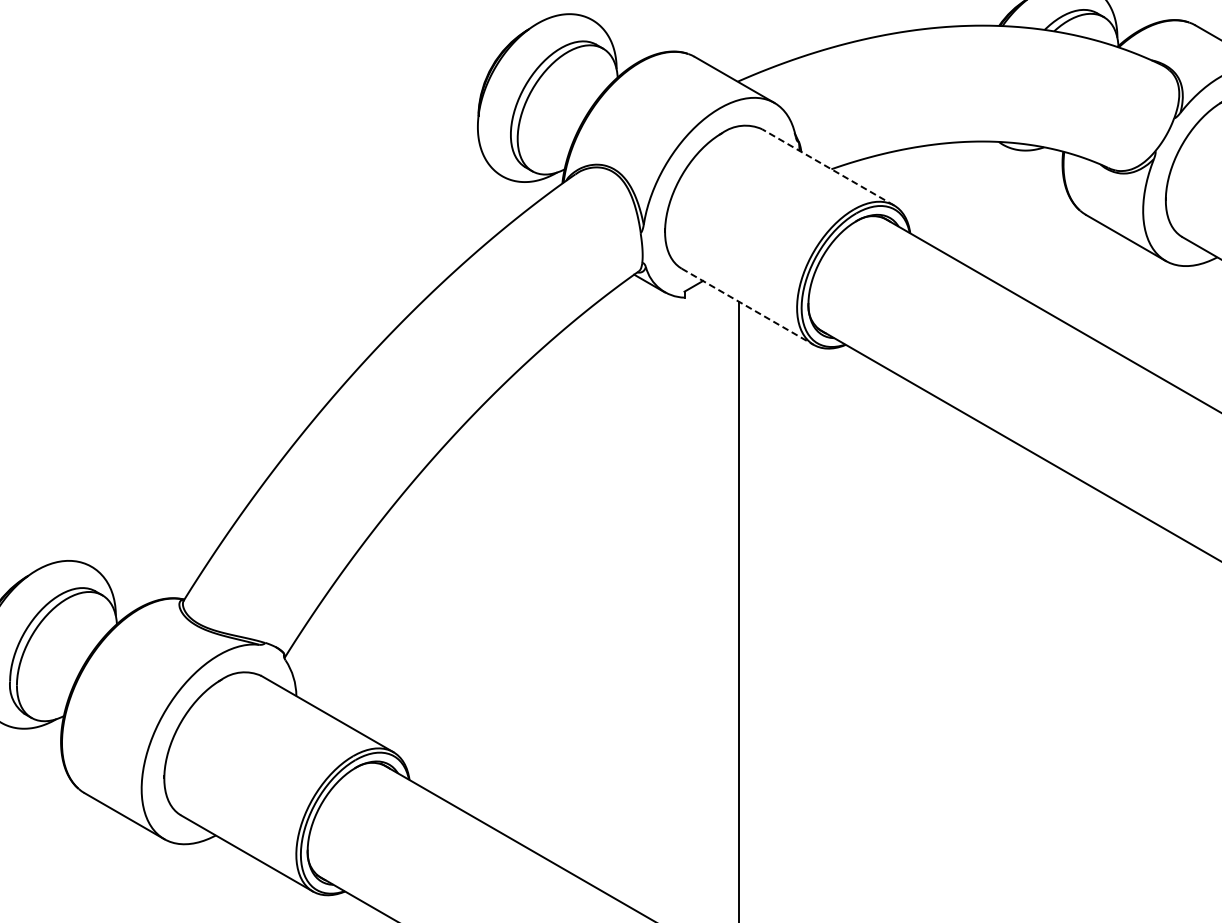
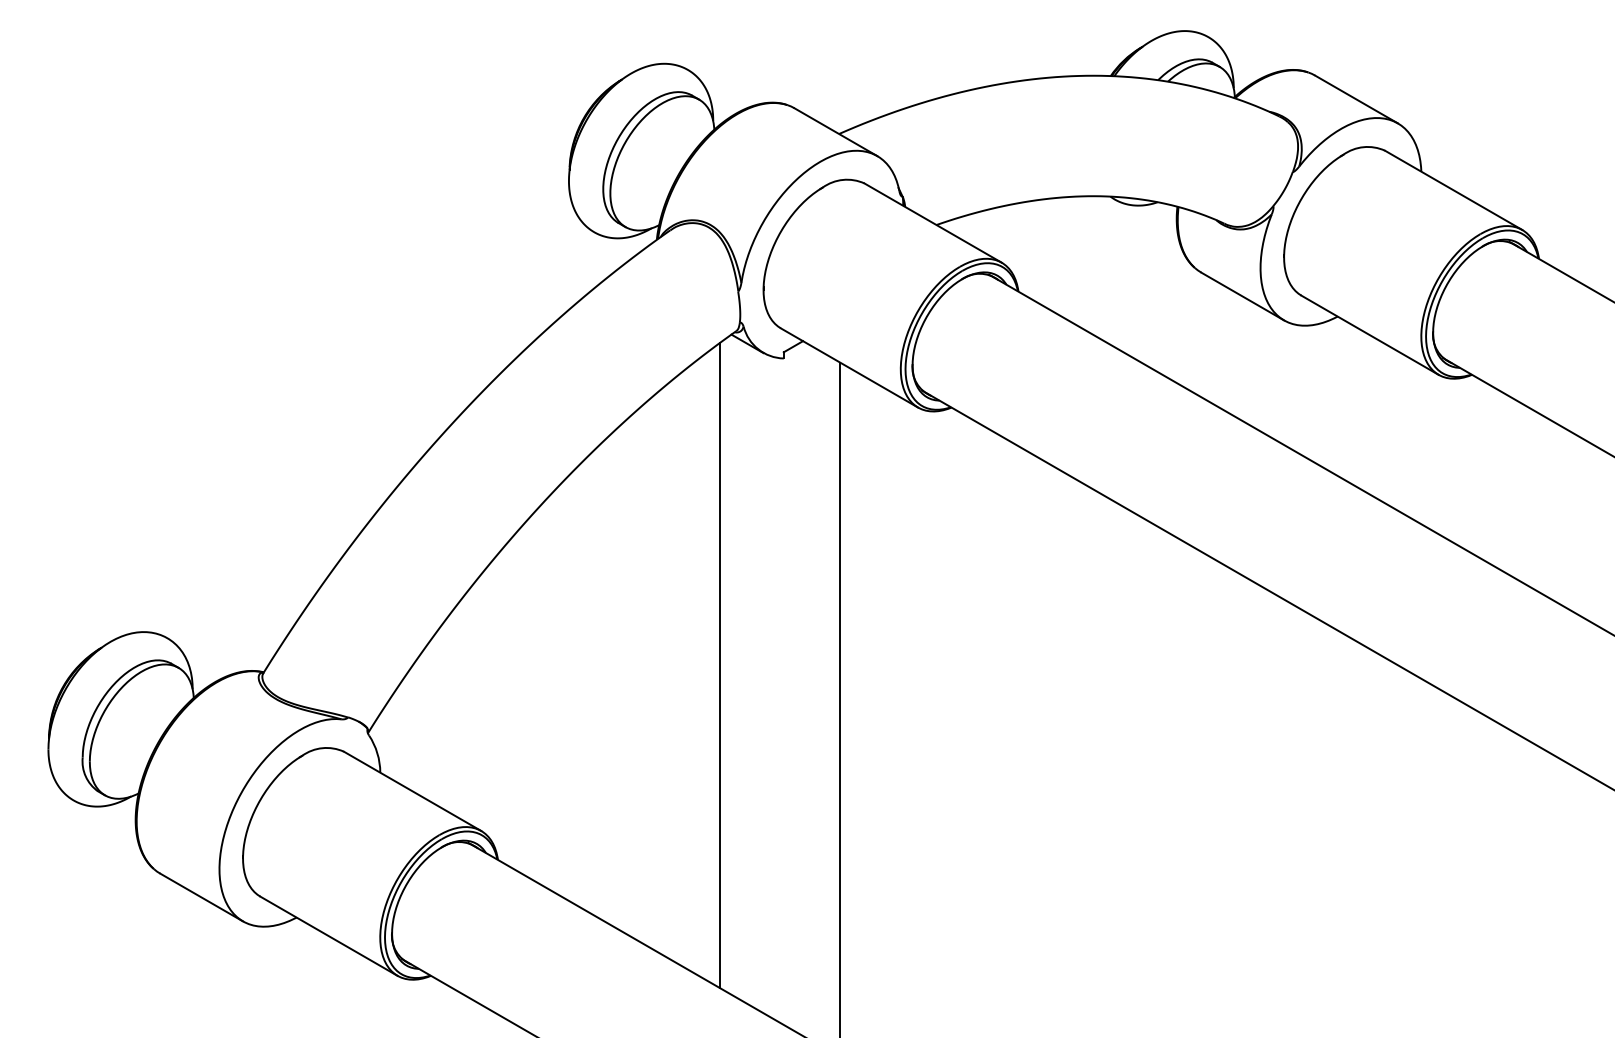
line: (827, 166) -> (932, 222), dashed -> solid
line: (747, 307) -> (849, 368), dashed -> solid
line: (623, 592) -> (720, 665), added

